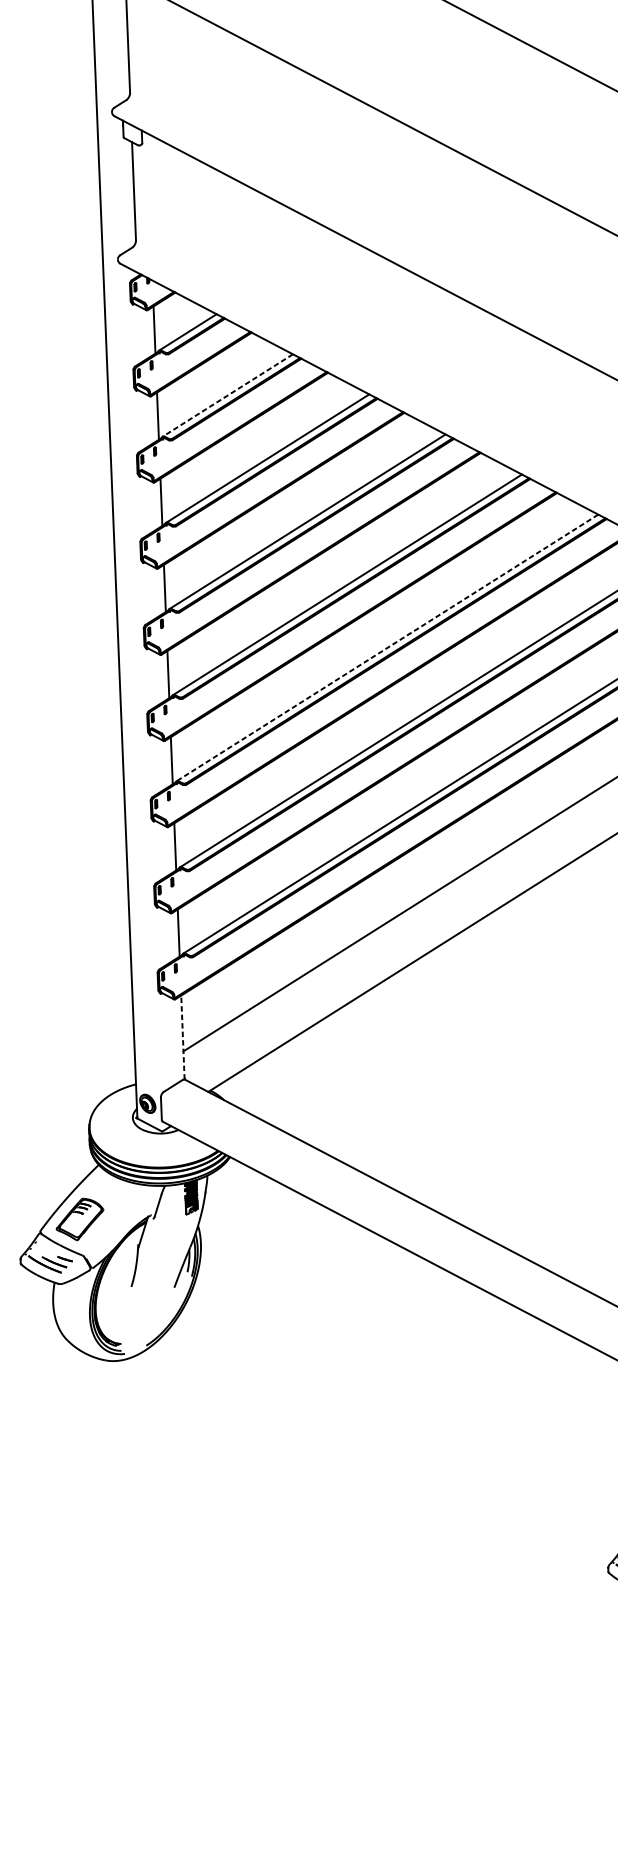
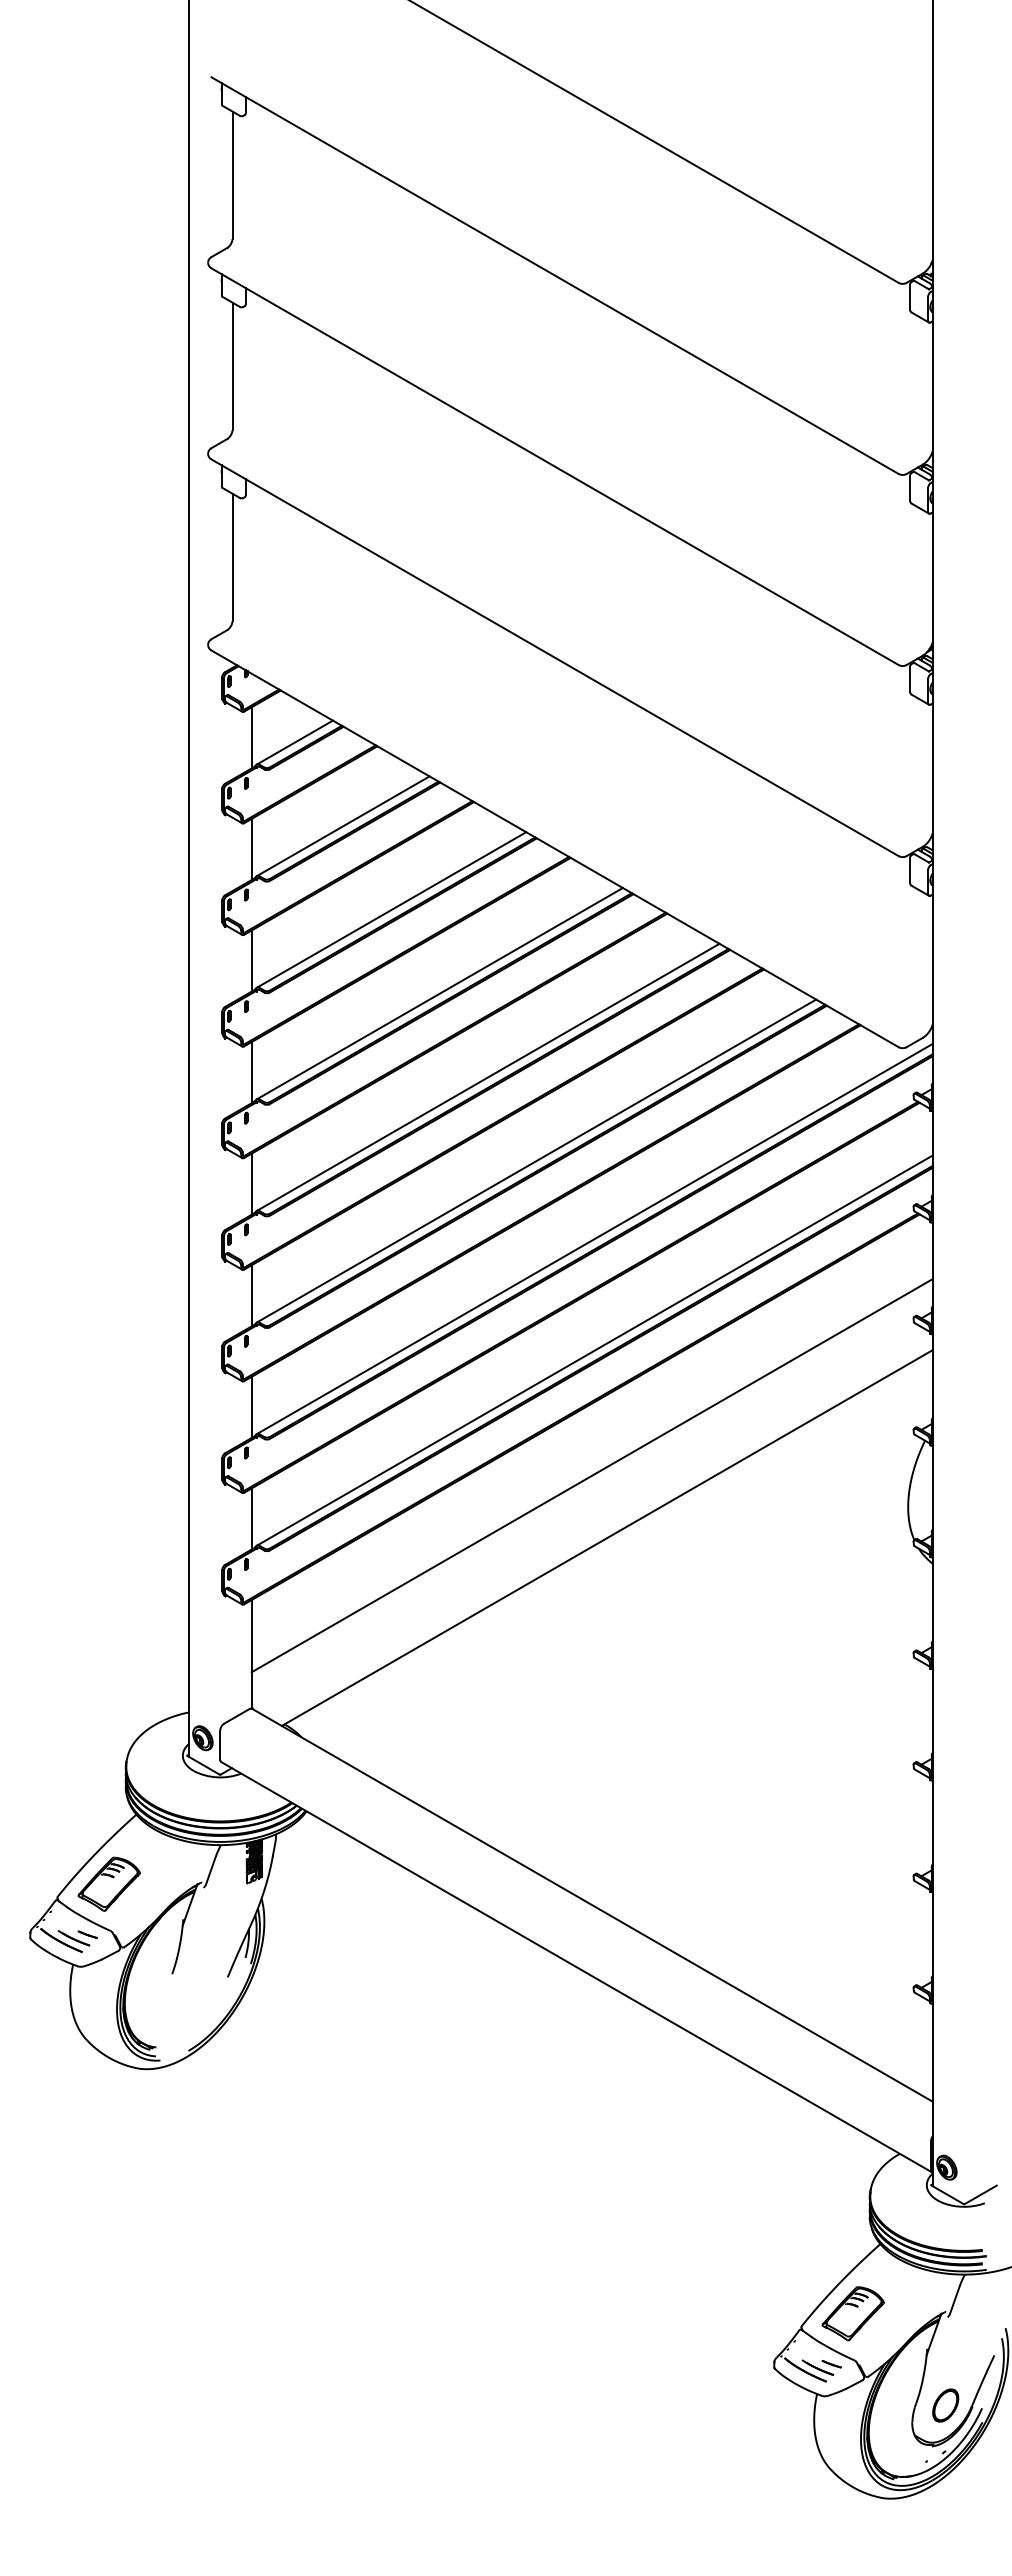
line: (228, 395) -> (343, 826), dashed -> solid
line: (387, 648) -> (536, 1161), dashed -> solid
line: (182, 1036) -> (251, 1653), dashed -> solid

